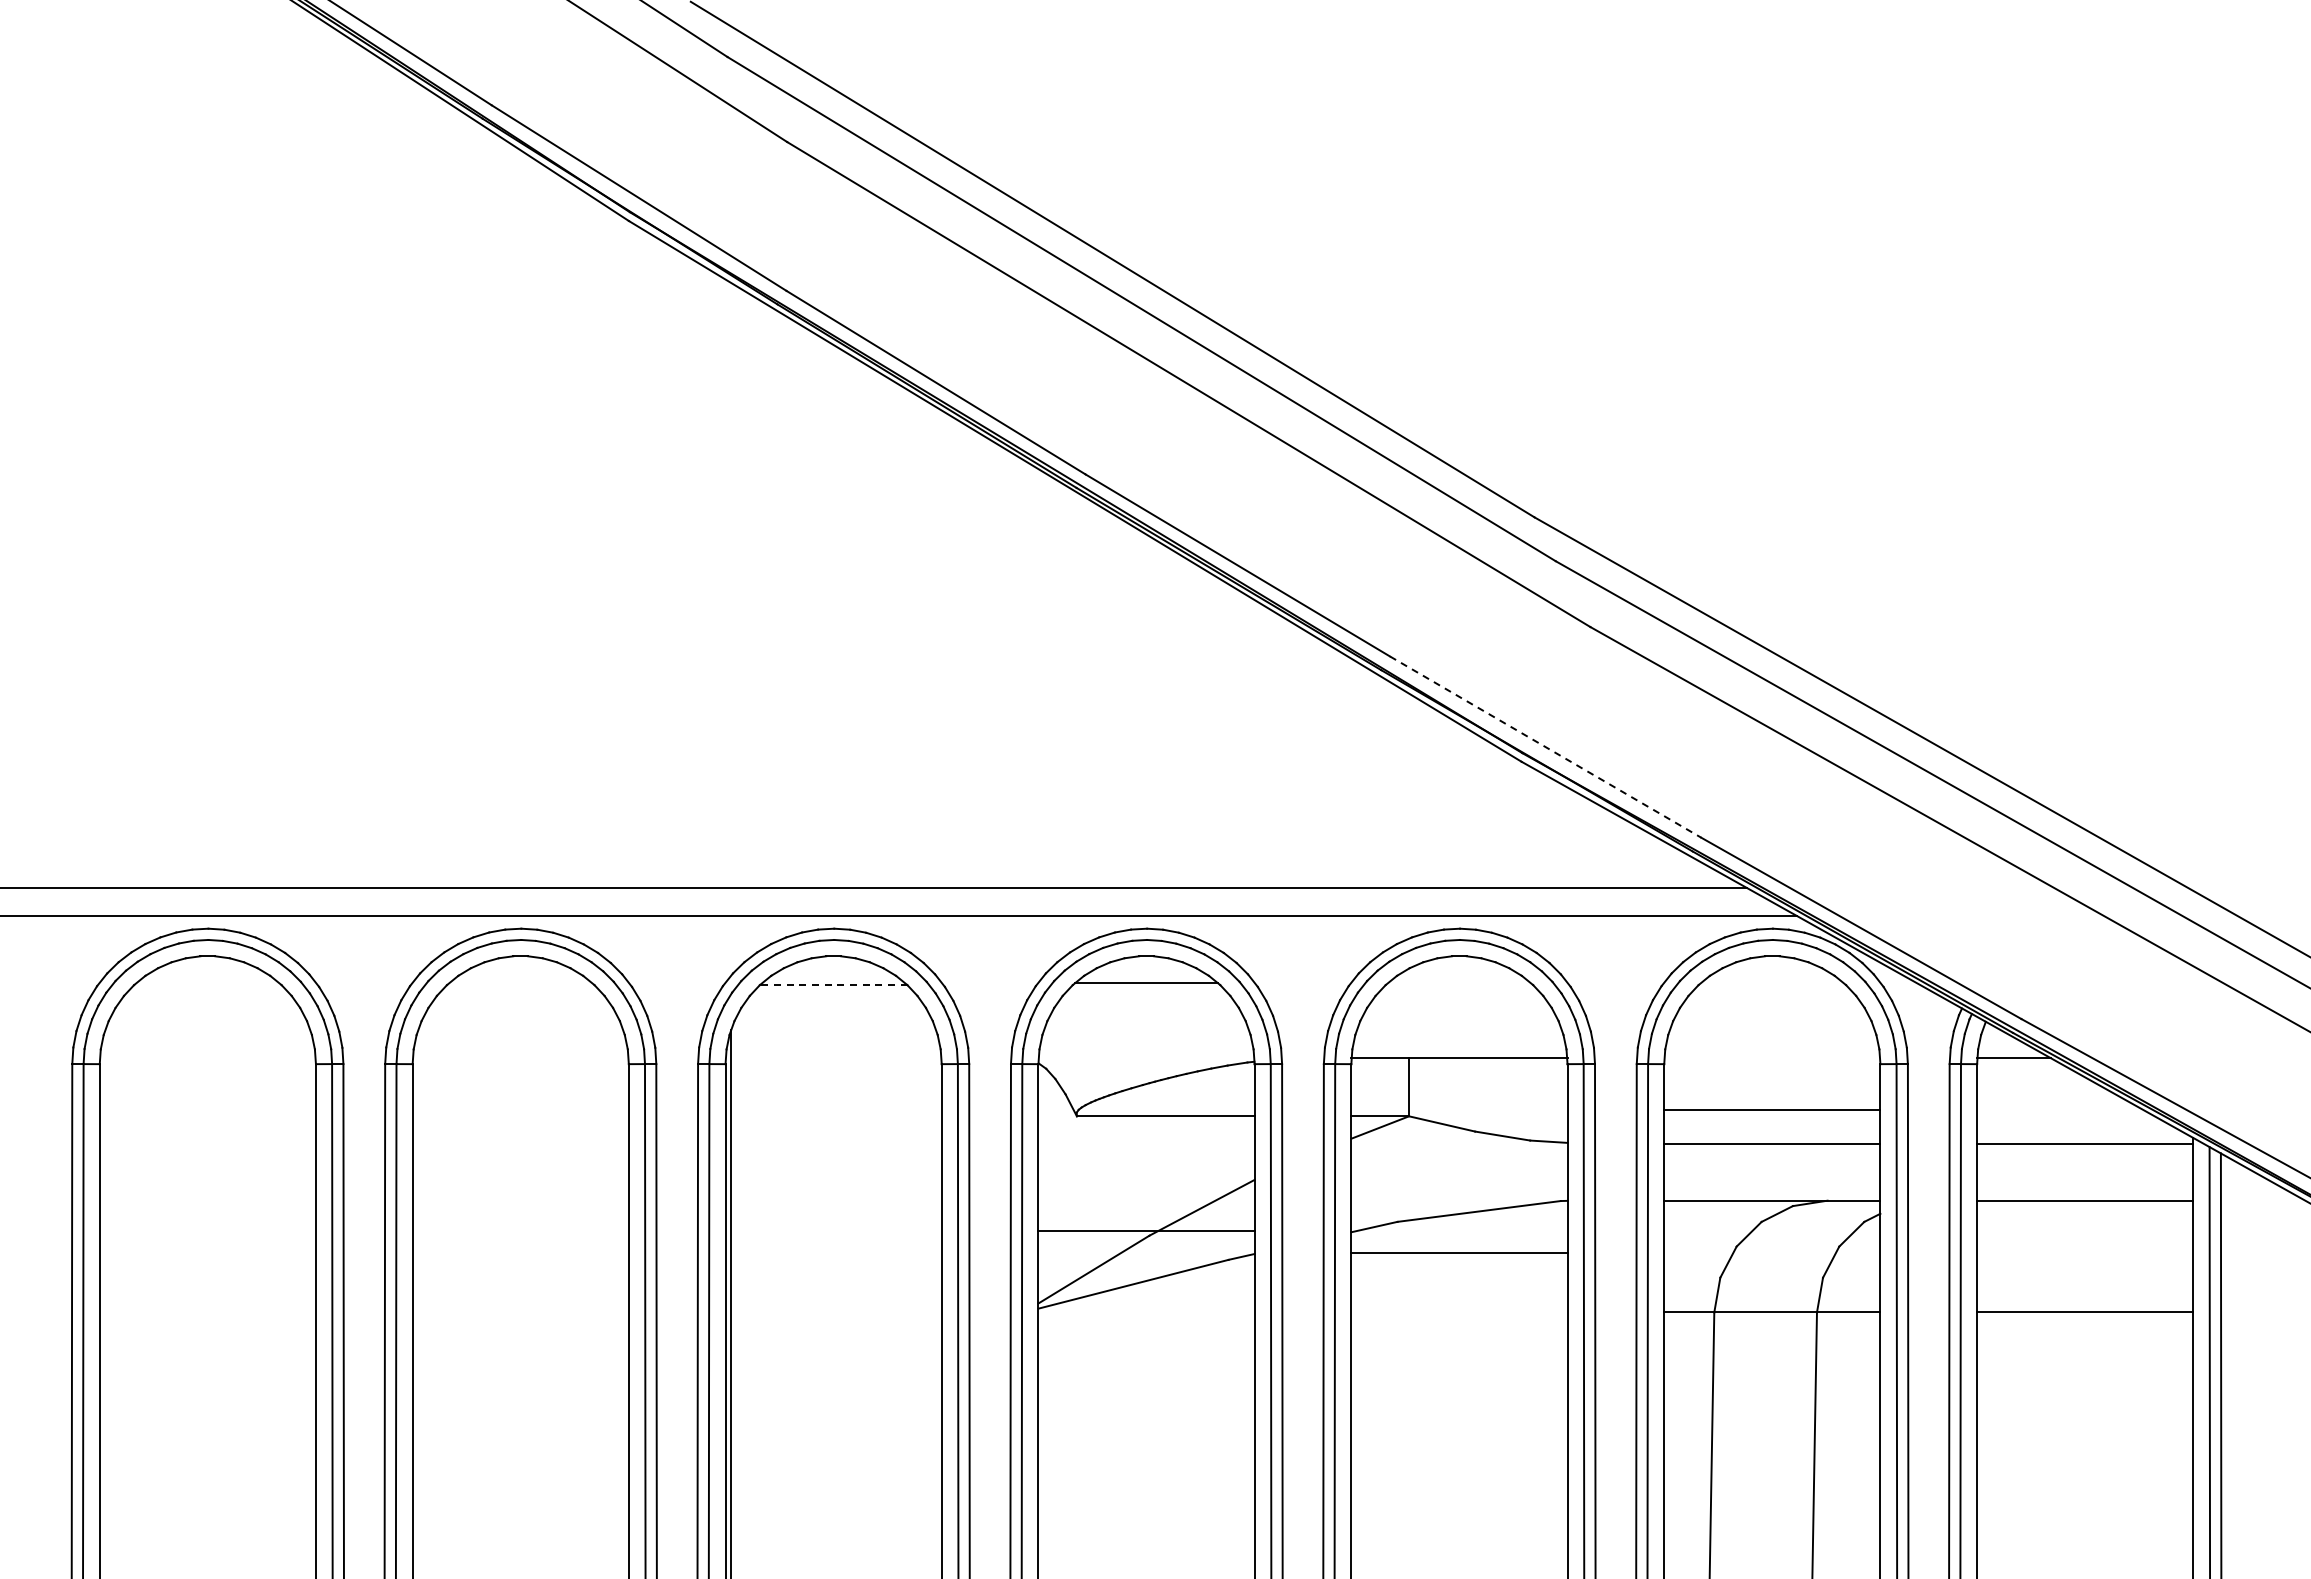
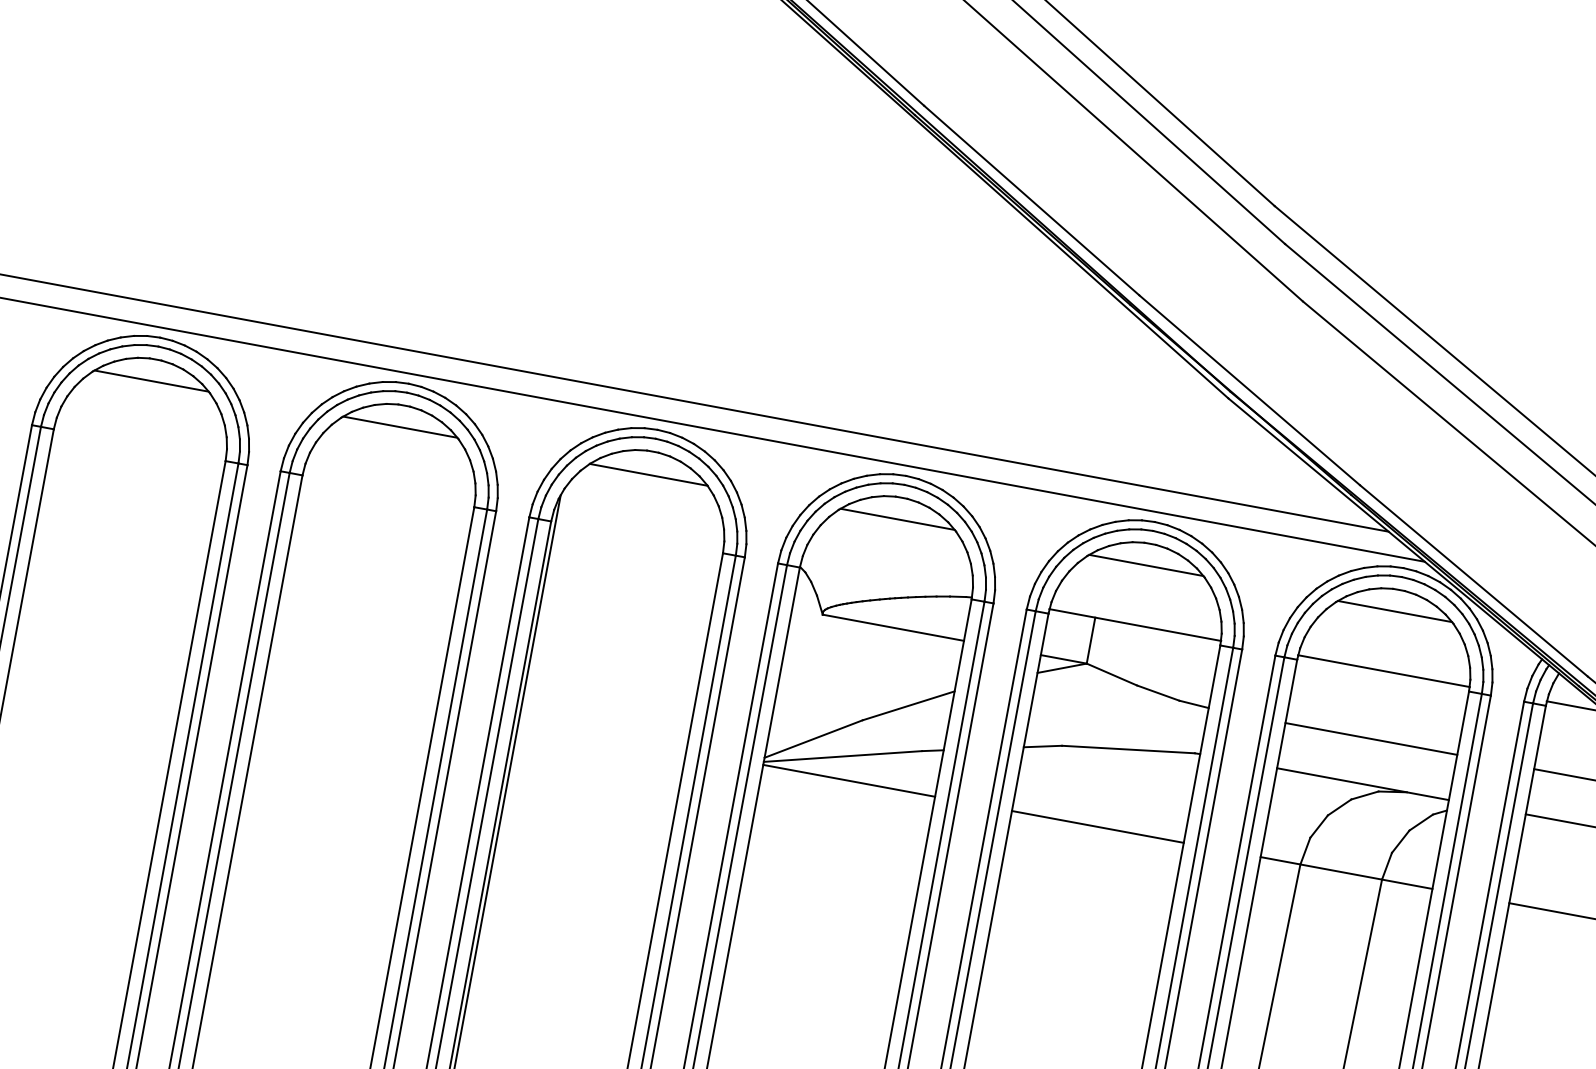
line: (1546, 747) -> (1250, 390), dashed -> solid
line: (207, 983) -> (151, 381), added
line: (520, 983) -> (400, 427), added
line: (1459, 983) -> (1146, 565), added
line: (1772, 983) -> (1395, 611), added
line: (833, 985) -> (648, 474), dashed -> solid
line: (1772, 1110) -> (1384, 671), moved
line: (1146, 1231) -> (849, 780), moved
line: (1459, 1253) -> (1097, 826), moved

